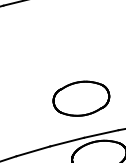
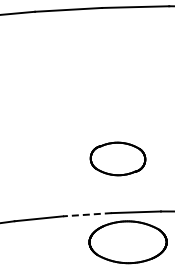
part: (80, 98) -> (117, 158), size x0.7
line: (66, 142) -> (86, 214), solid -> dashed

